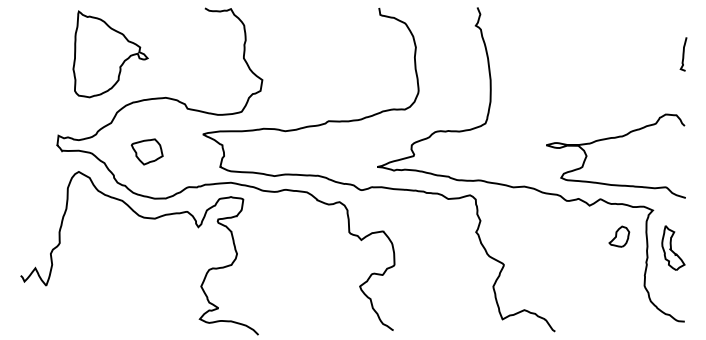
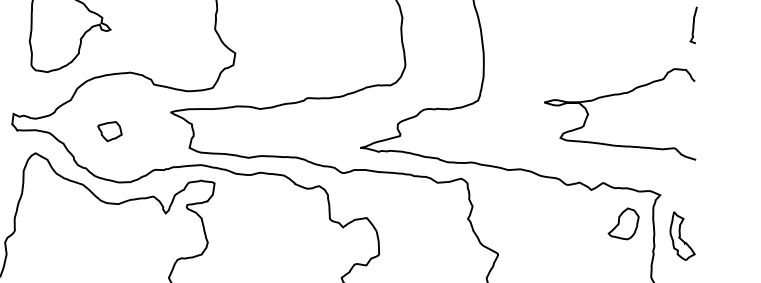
curve: (615, 138) -> (619, 95), moved
part: (146, 151) -> (109, 131), size x0.7
part: (619, 236) -> (623, 223), size x1.4

